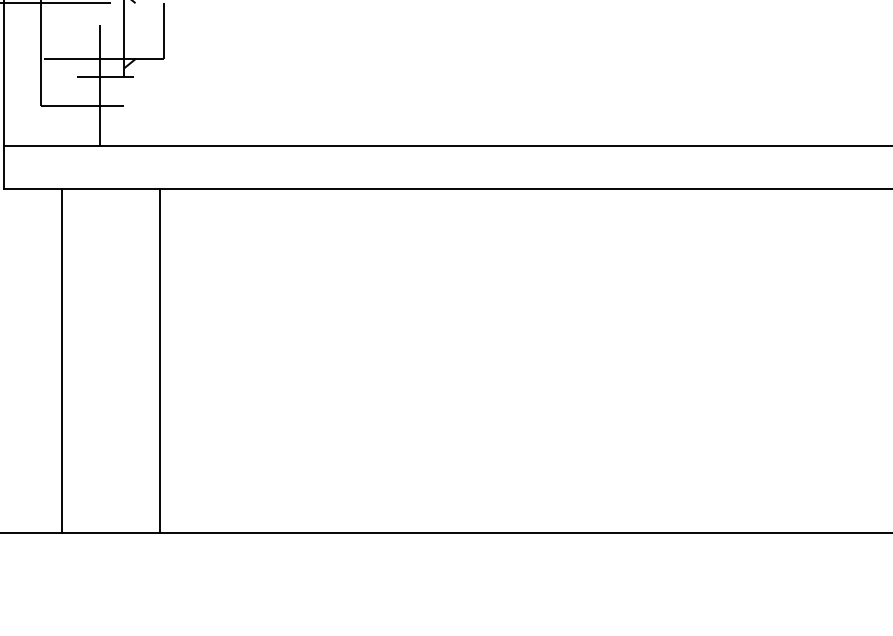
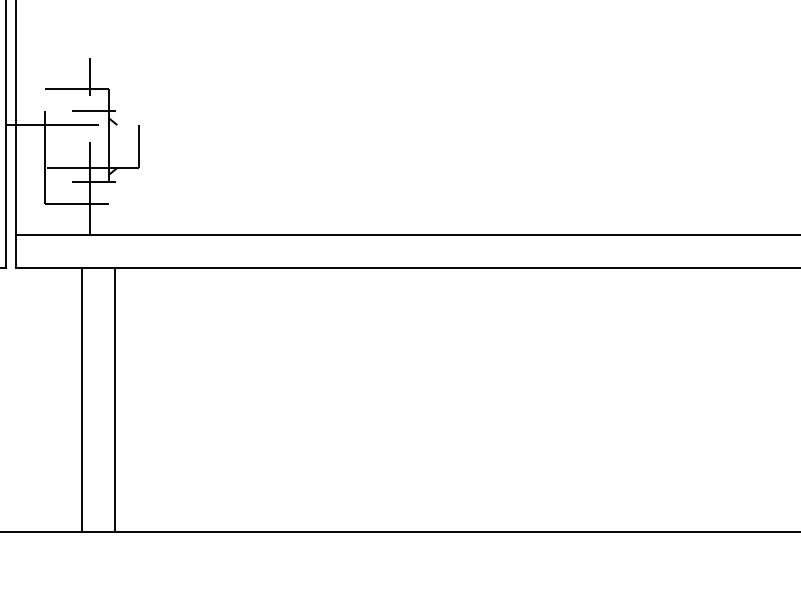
line: (62, 360) -> (82, 399), moved
line: (160, 360) -> (115, 399), moved

